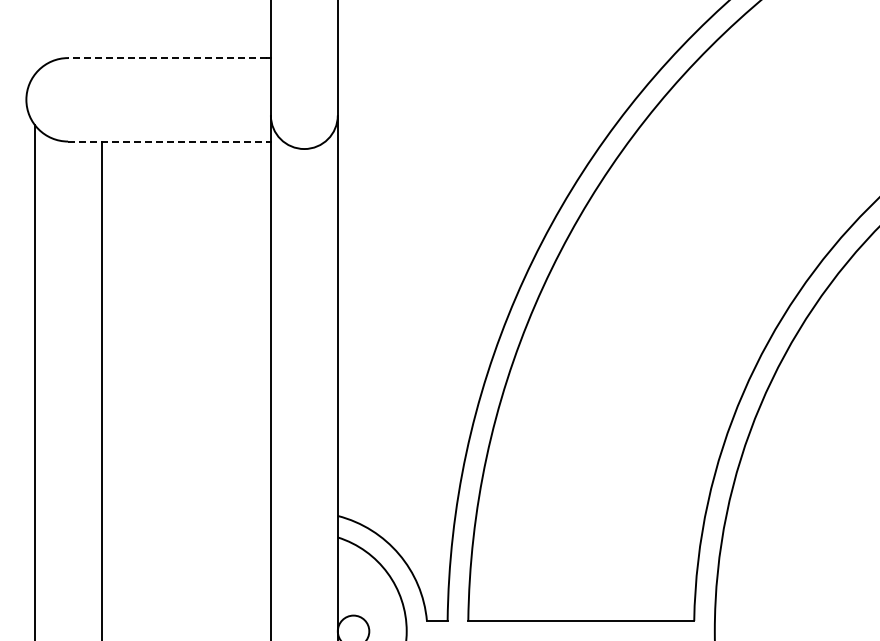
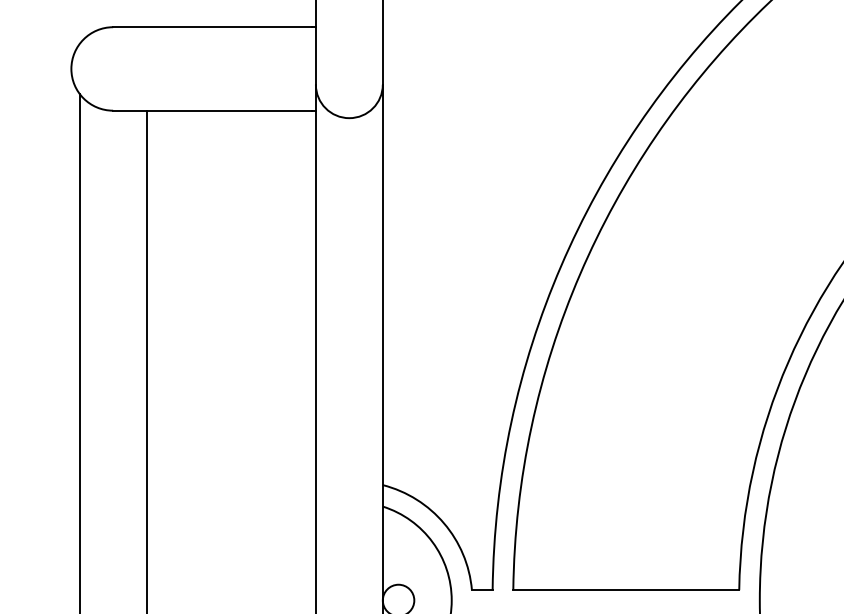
line: (167, 58) -> (212, 27), dashed -> solid
line: (168, 141) -> (213, 110), dashed -> solid

